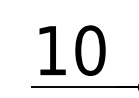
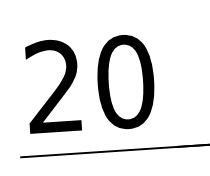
text: (51, 50) -> (53, 86), 10 -> 20

